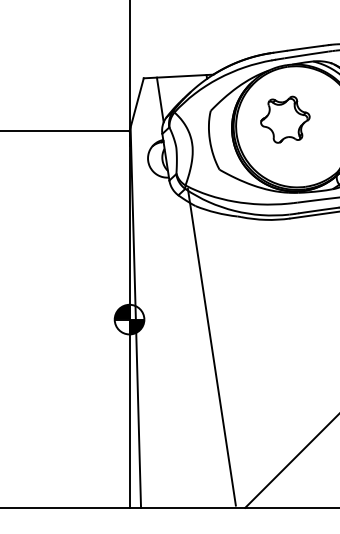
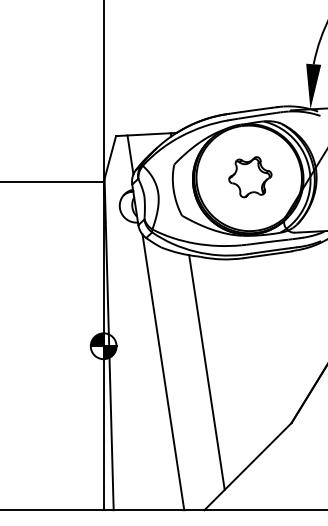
part: (285, 120) -> (250, 177), moved
line: (212, 347) -> (163, 372), moved
line: (247, 349) -> (206, 372), added

